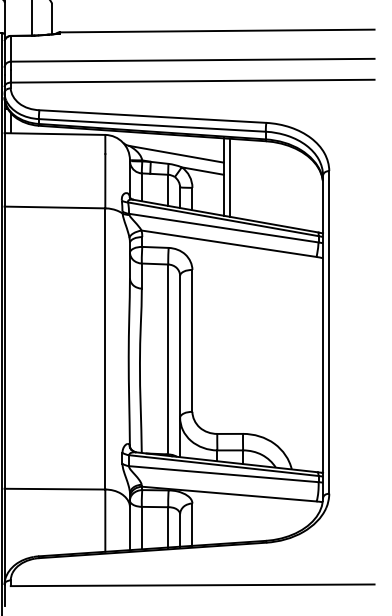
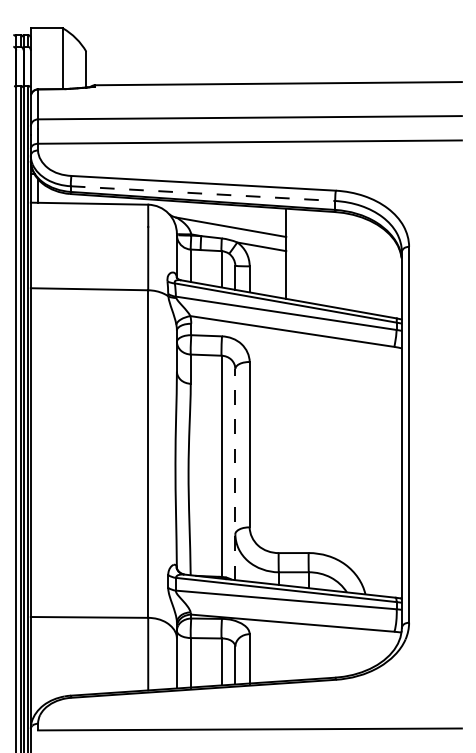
line: (152, 125) -> (203, 193), solid -> dashed
line: (230, 177) -> (293, 254), removed
line: (180, 366) -> (235, 474), solid -> dashed

